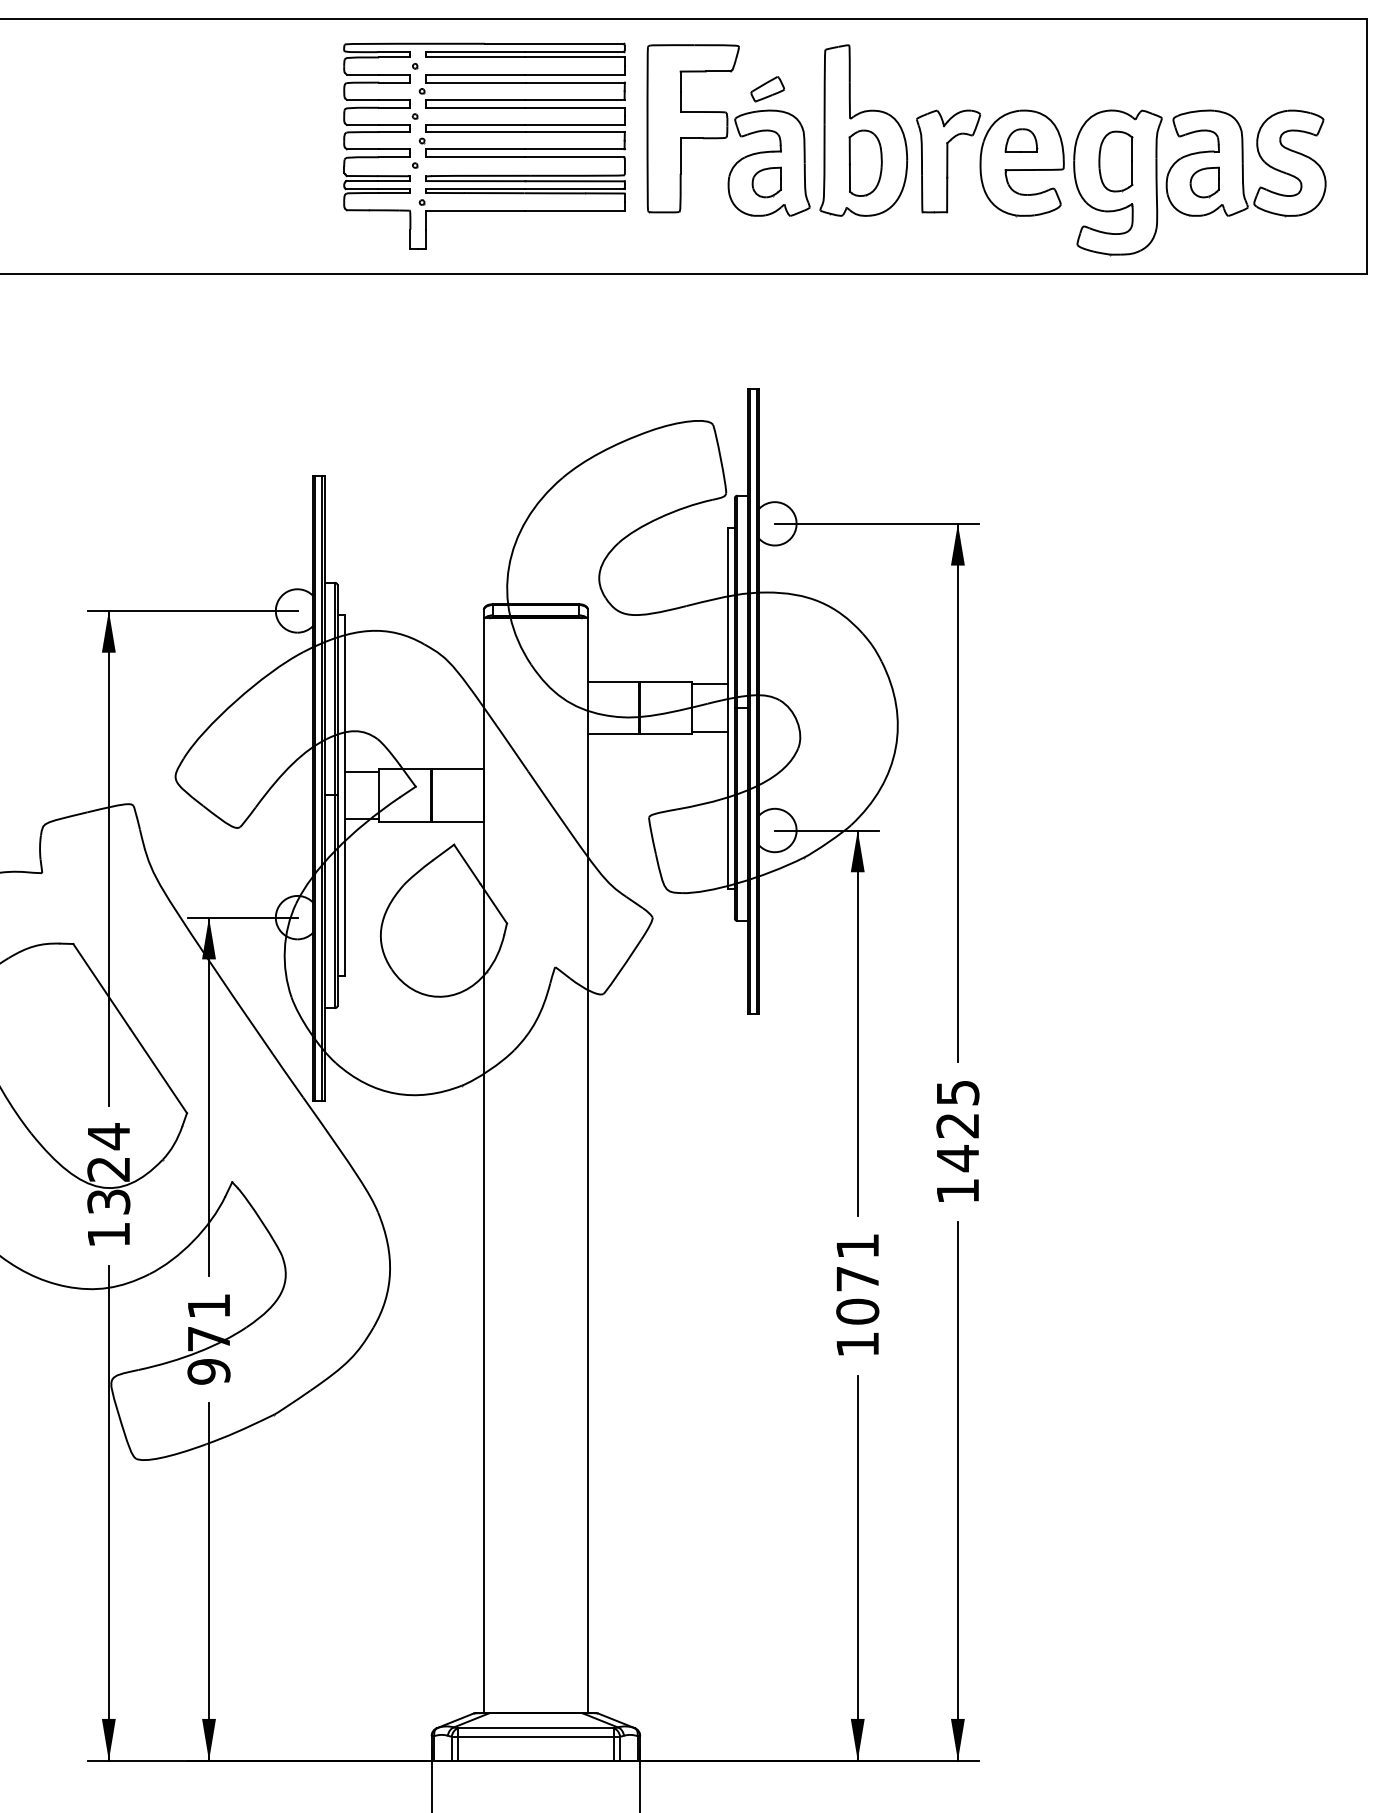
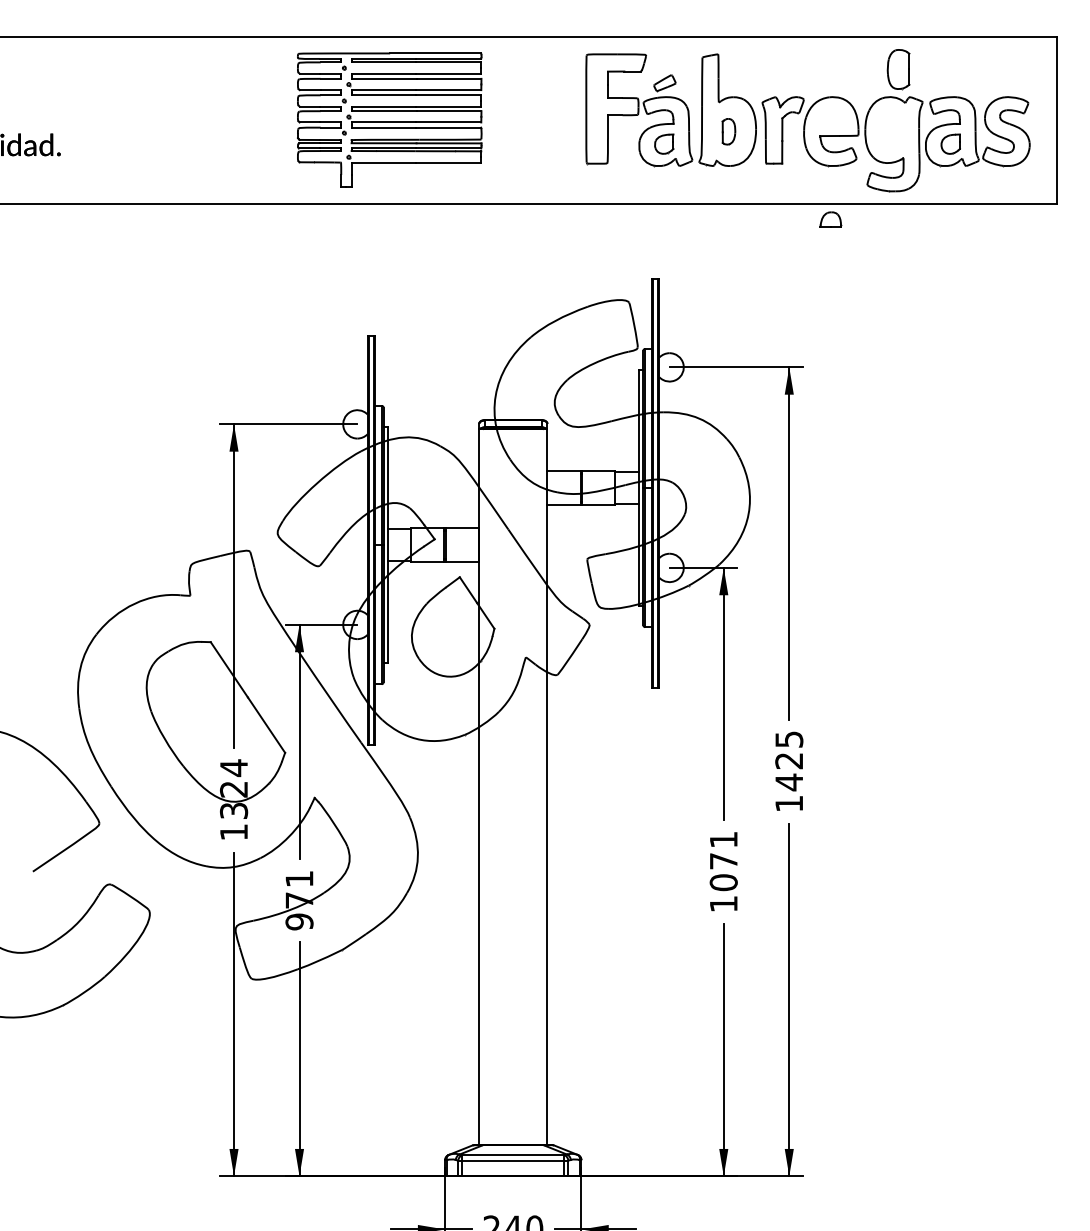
part: (1020, 140) -> (830, 219), moved
part: (484, 144) -> (389, 119), moved
part: (1115, 161) -> (898, 69), moved
part: (864, 163) -> (728, 131), size x0.6

